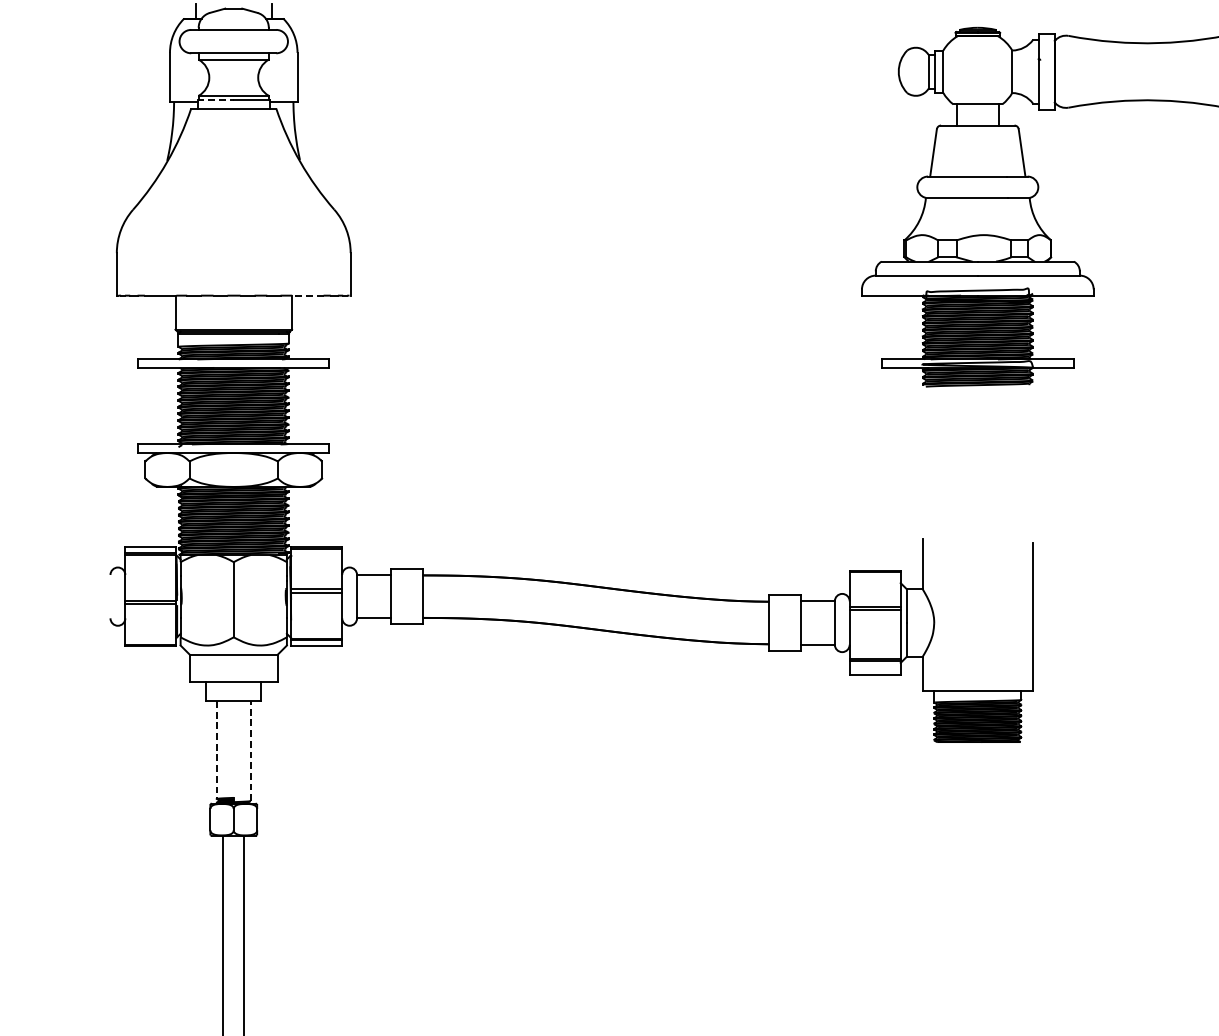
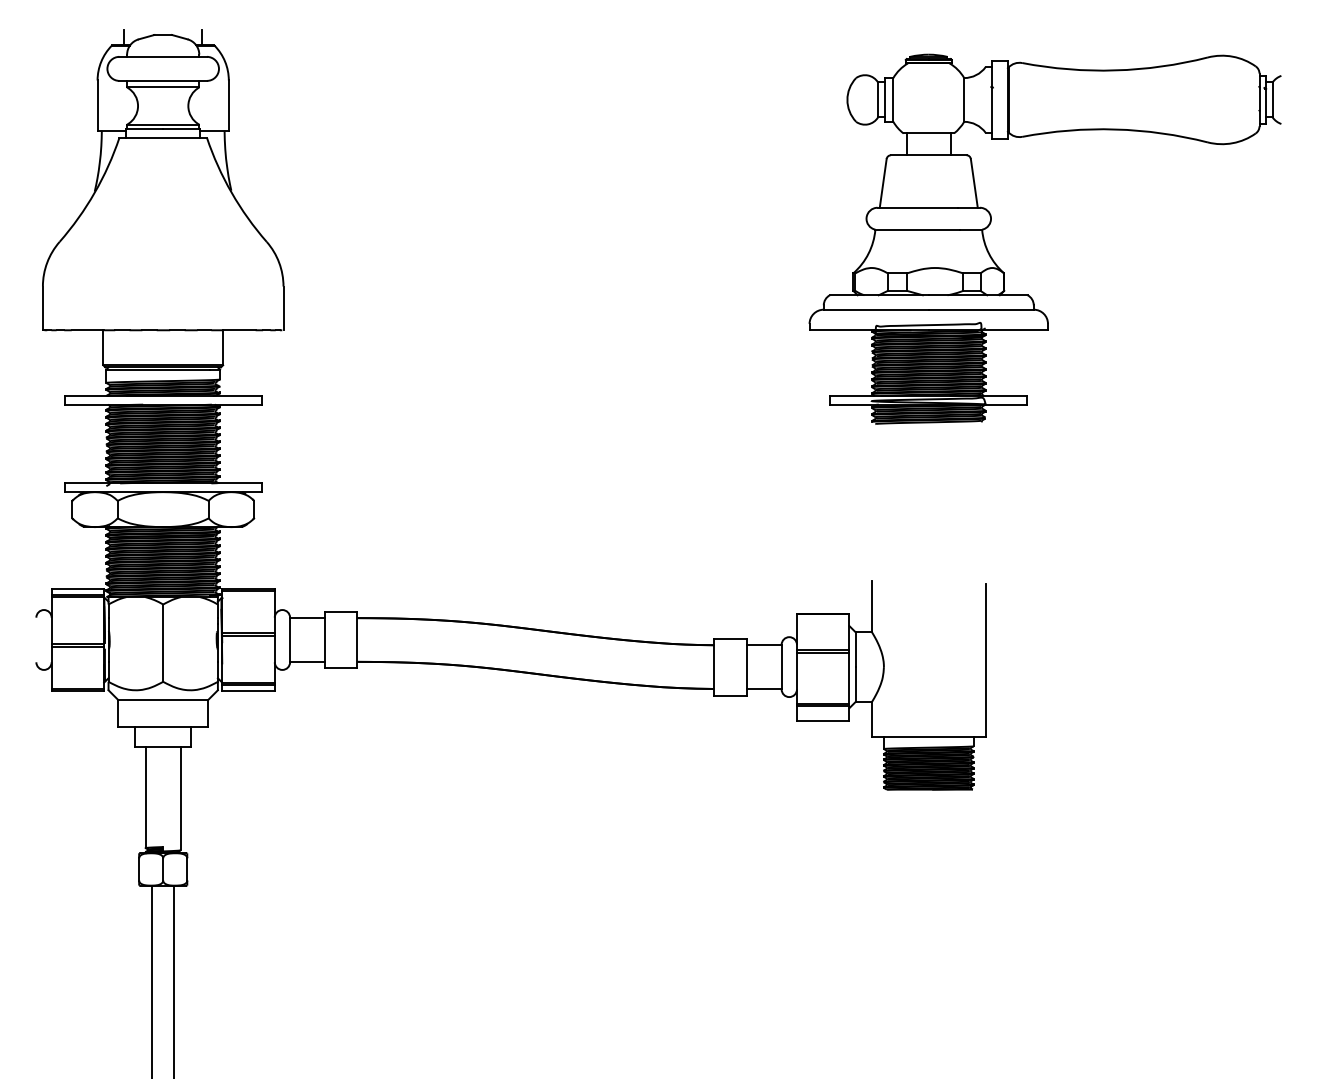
line: (215, 100) -> (144, 129), dashed -> solid
line: (306, 295) -> (238, 330), dashed -> solid
line: (216, 750) -> (145, 798), dashed -> solid
line: (250, 750) -> (180, 798), dashed -> solid

